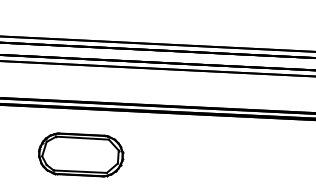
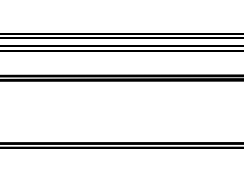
part: (80, 155) -> (57, 112), removed

